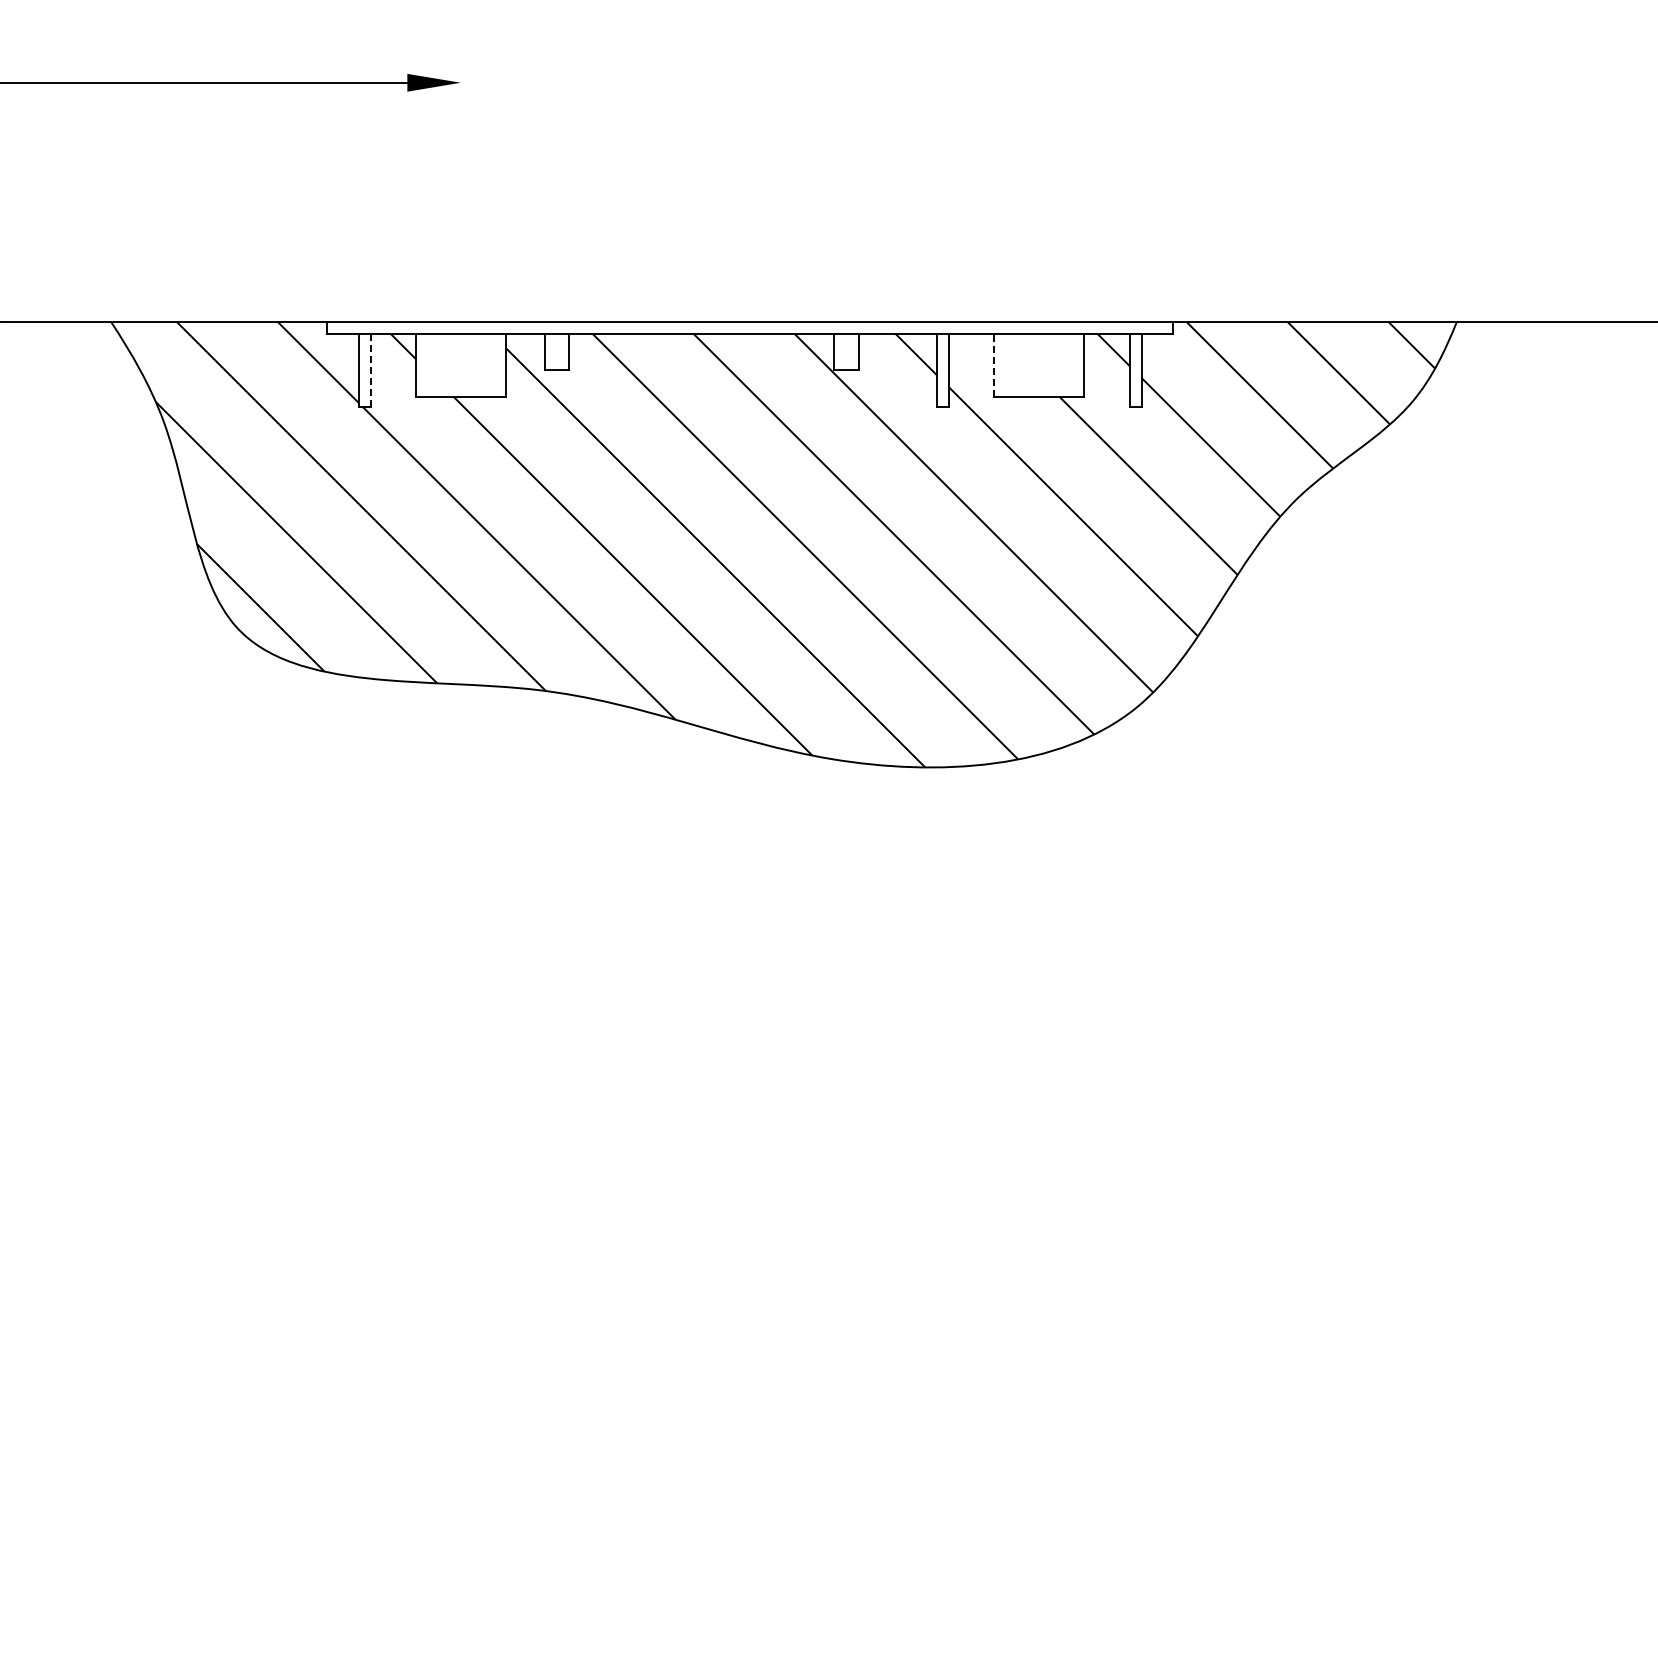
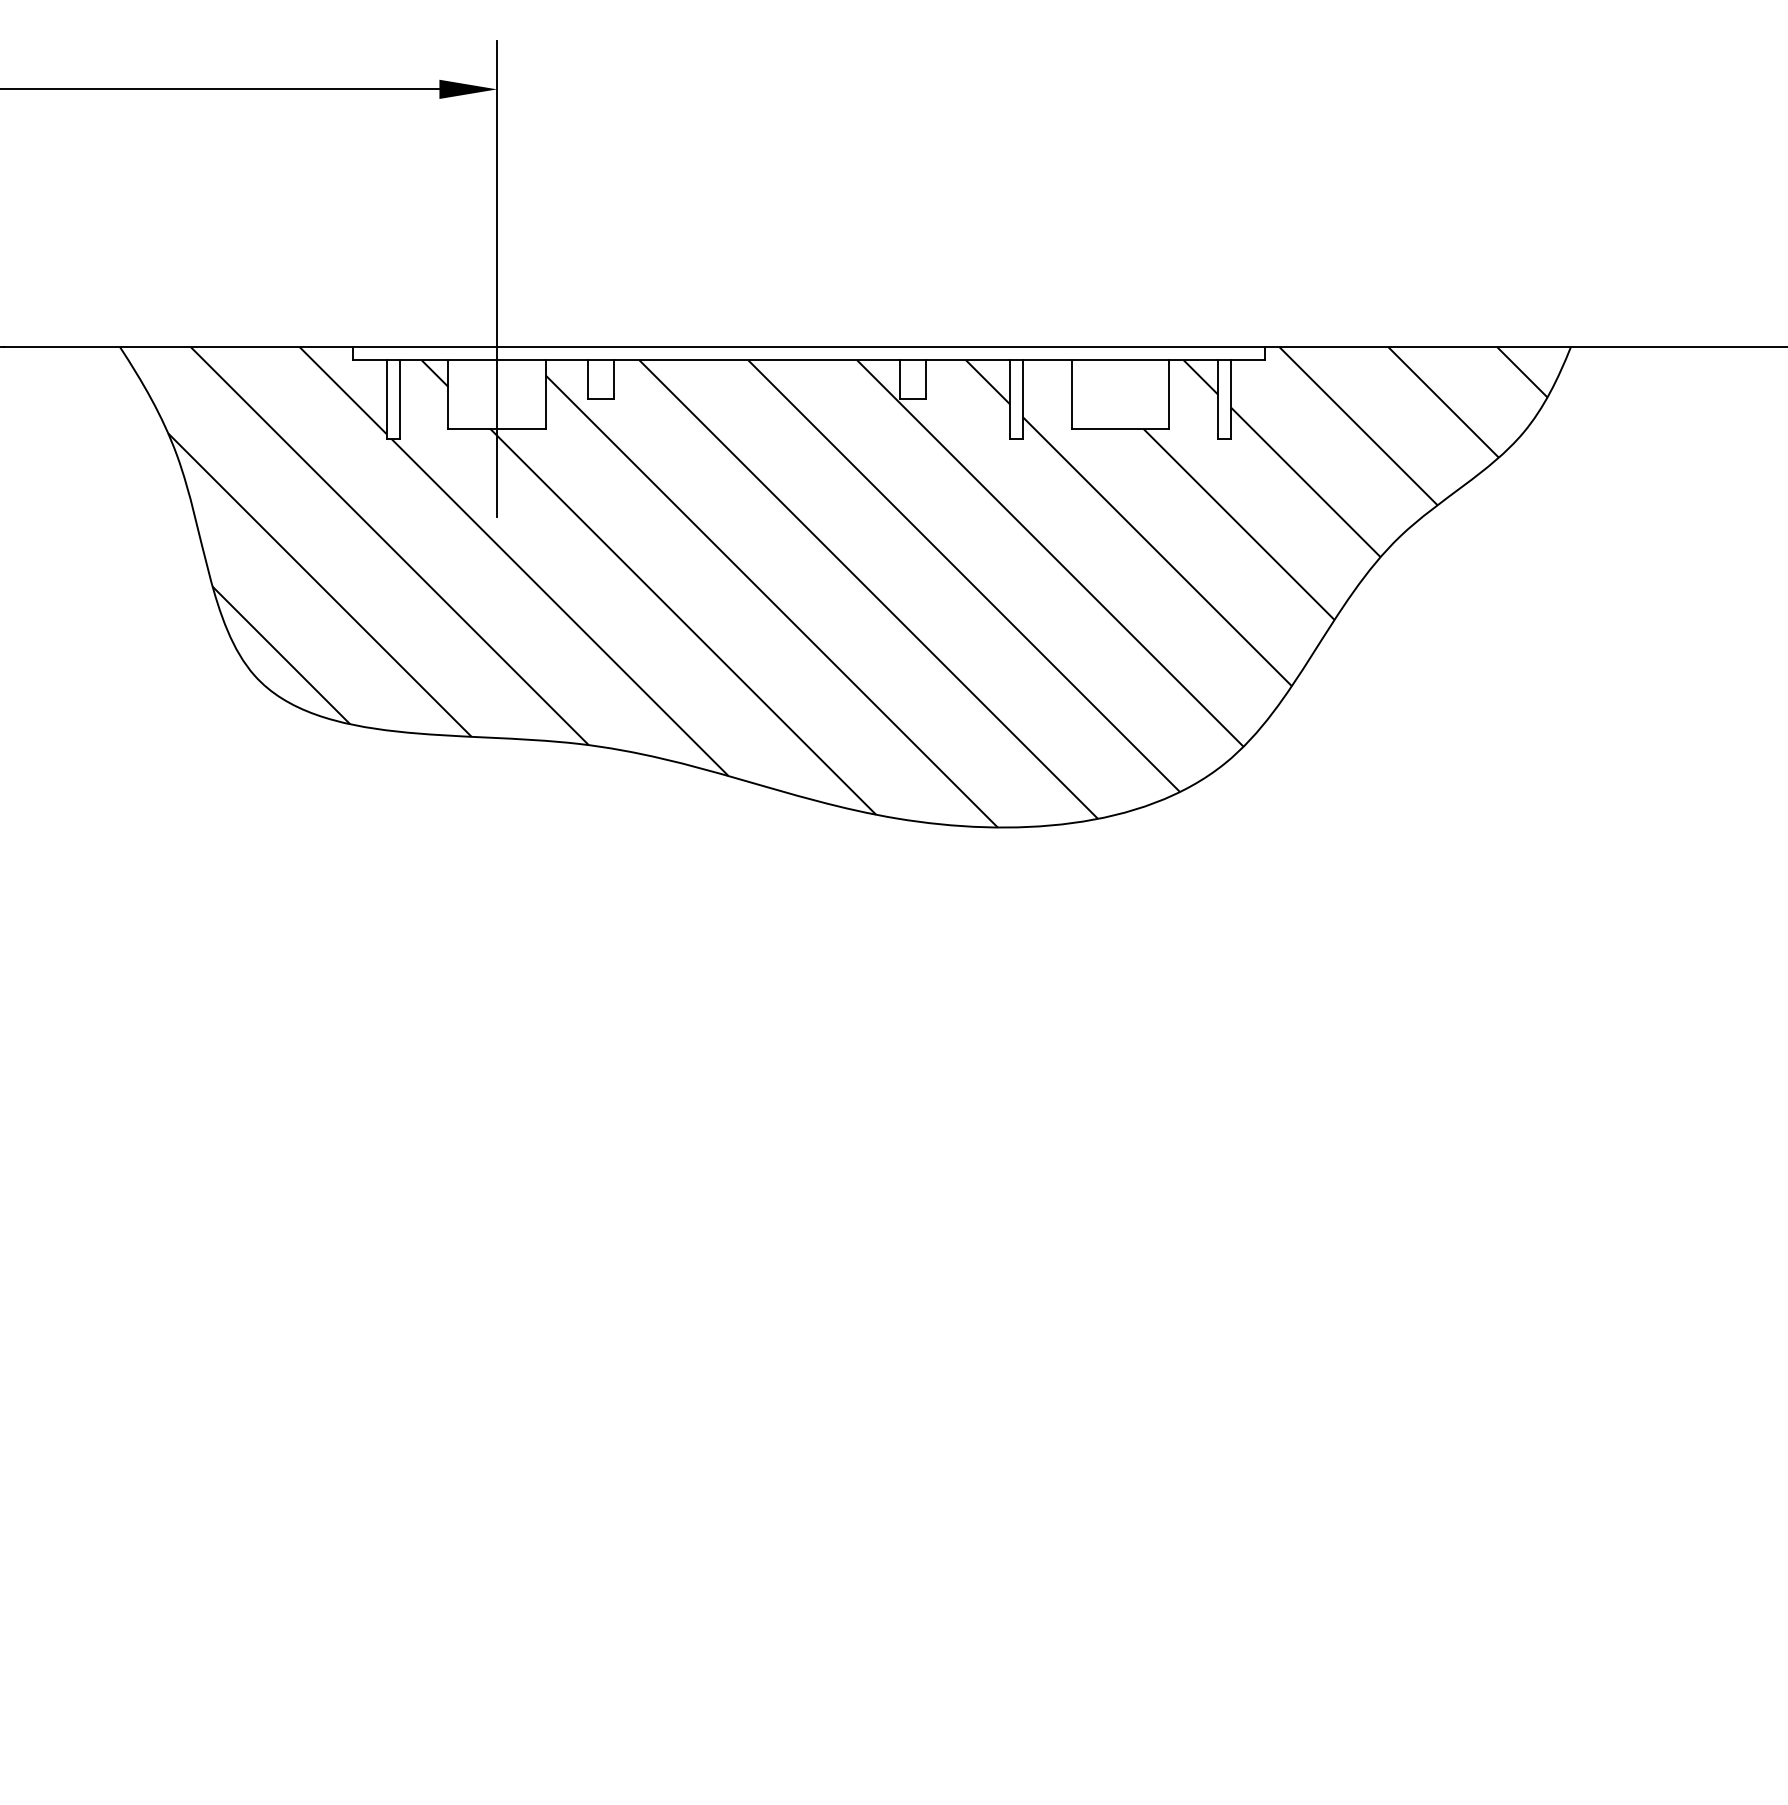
line: (460, 258) -> (496, 278), added
line: (994, 365) -> (1072, 394), dashed -> solid
line: (370, 371) -> (399, 400), dashed -> solid

